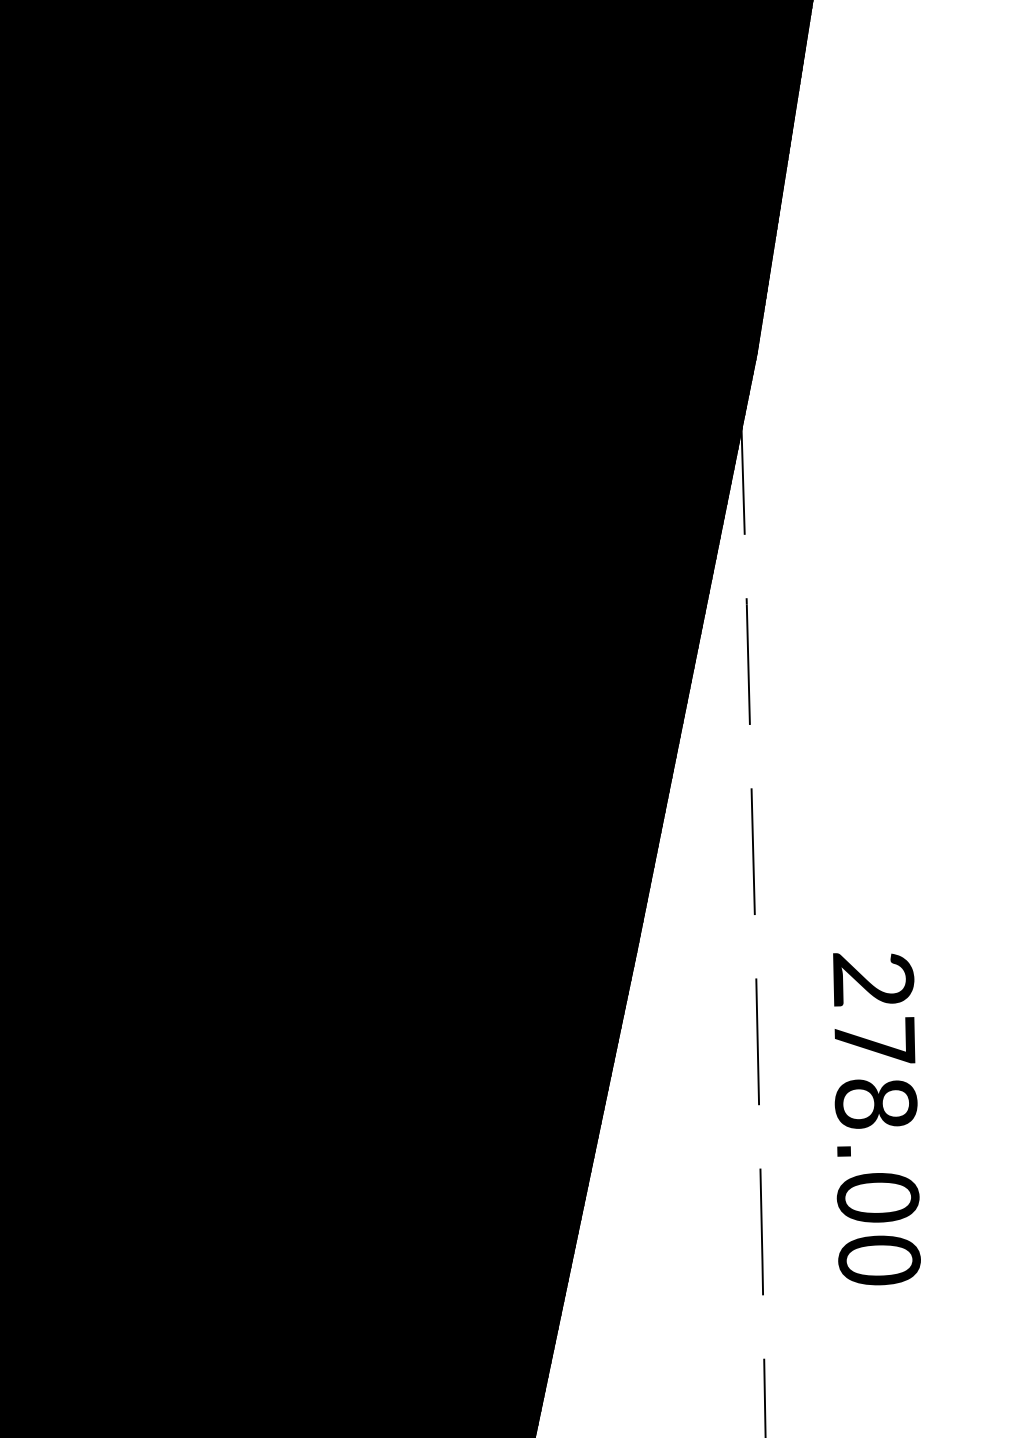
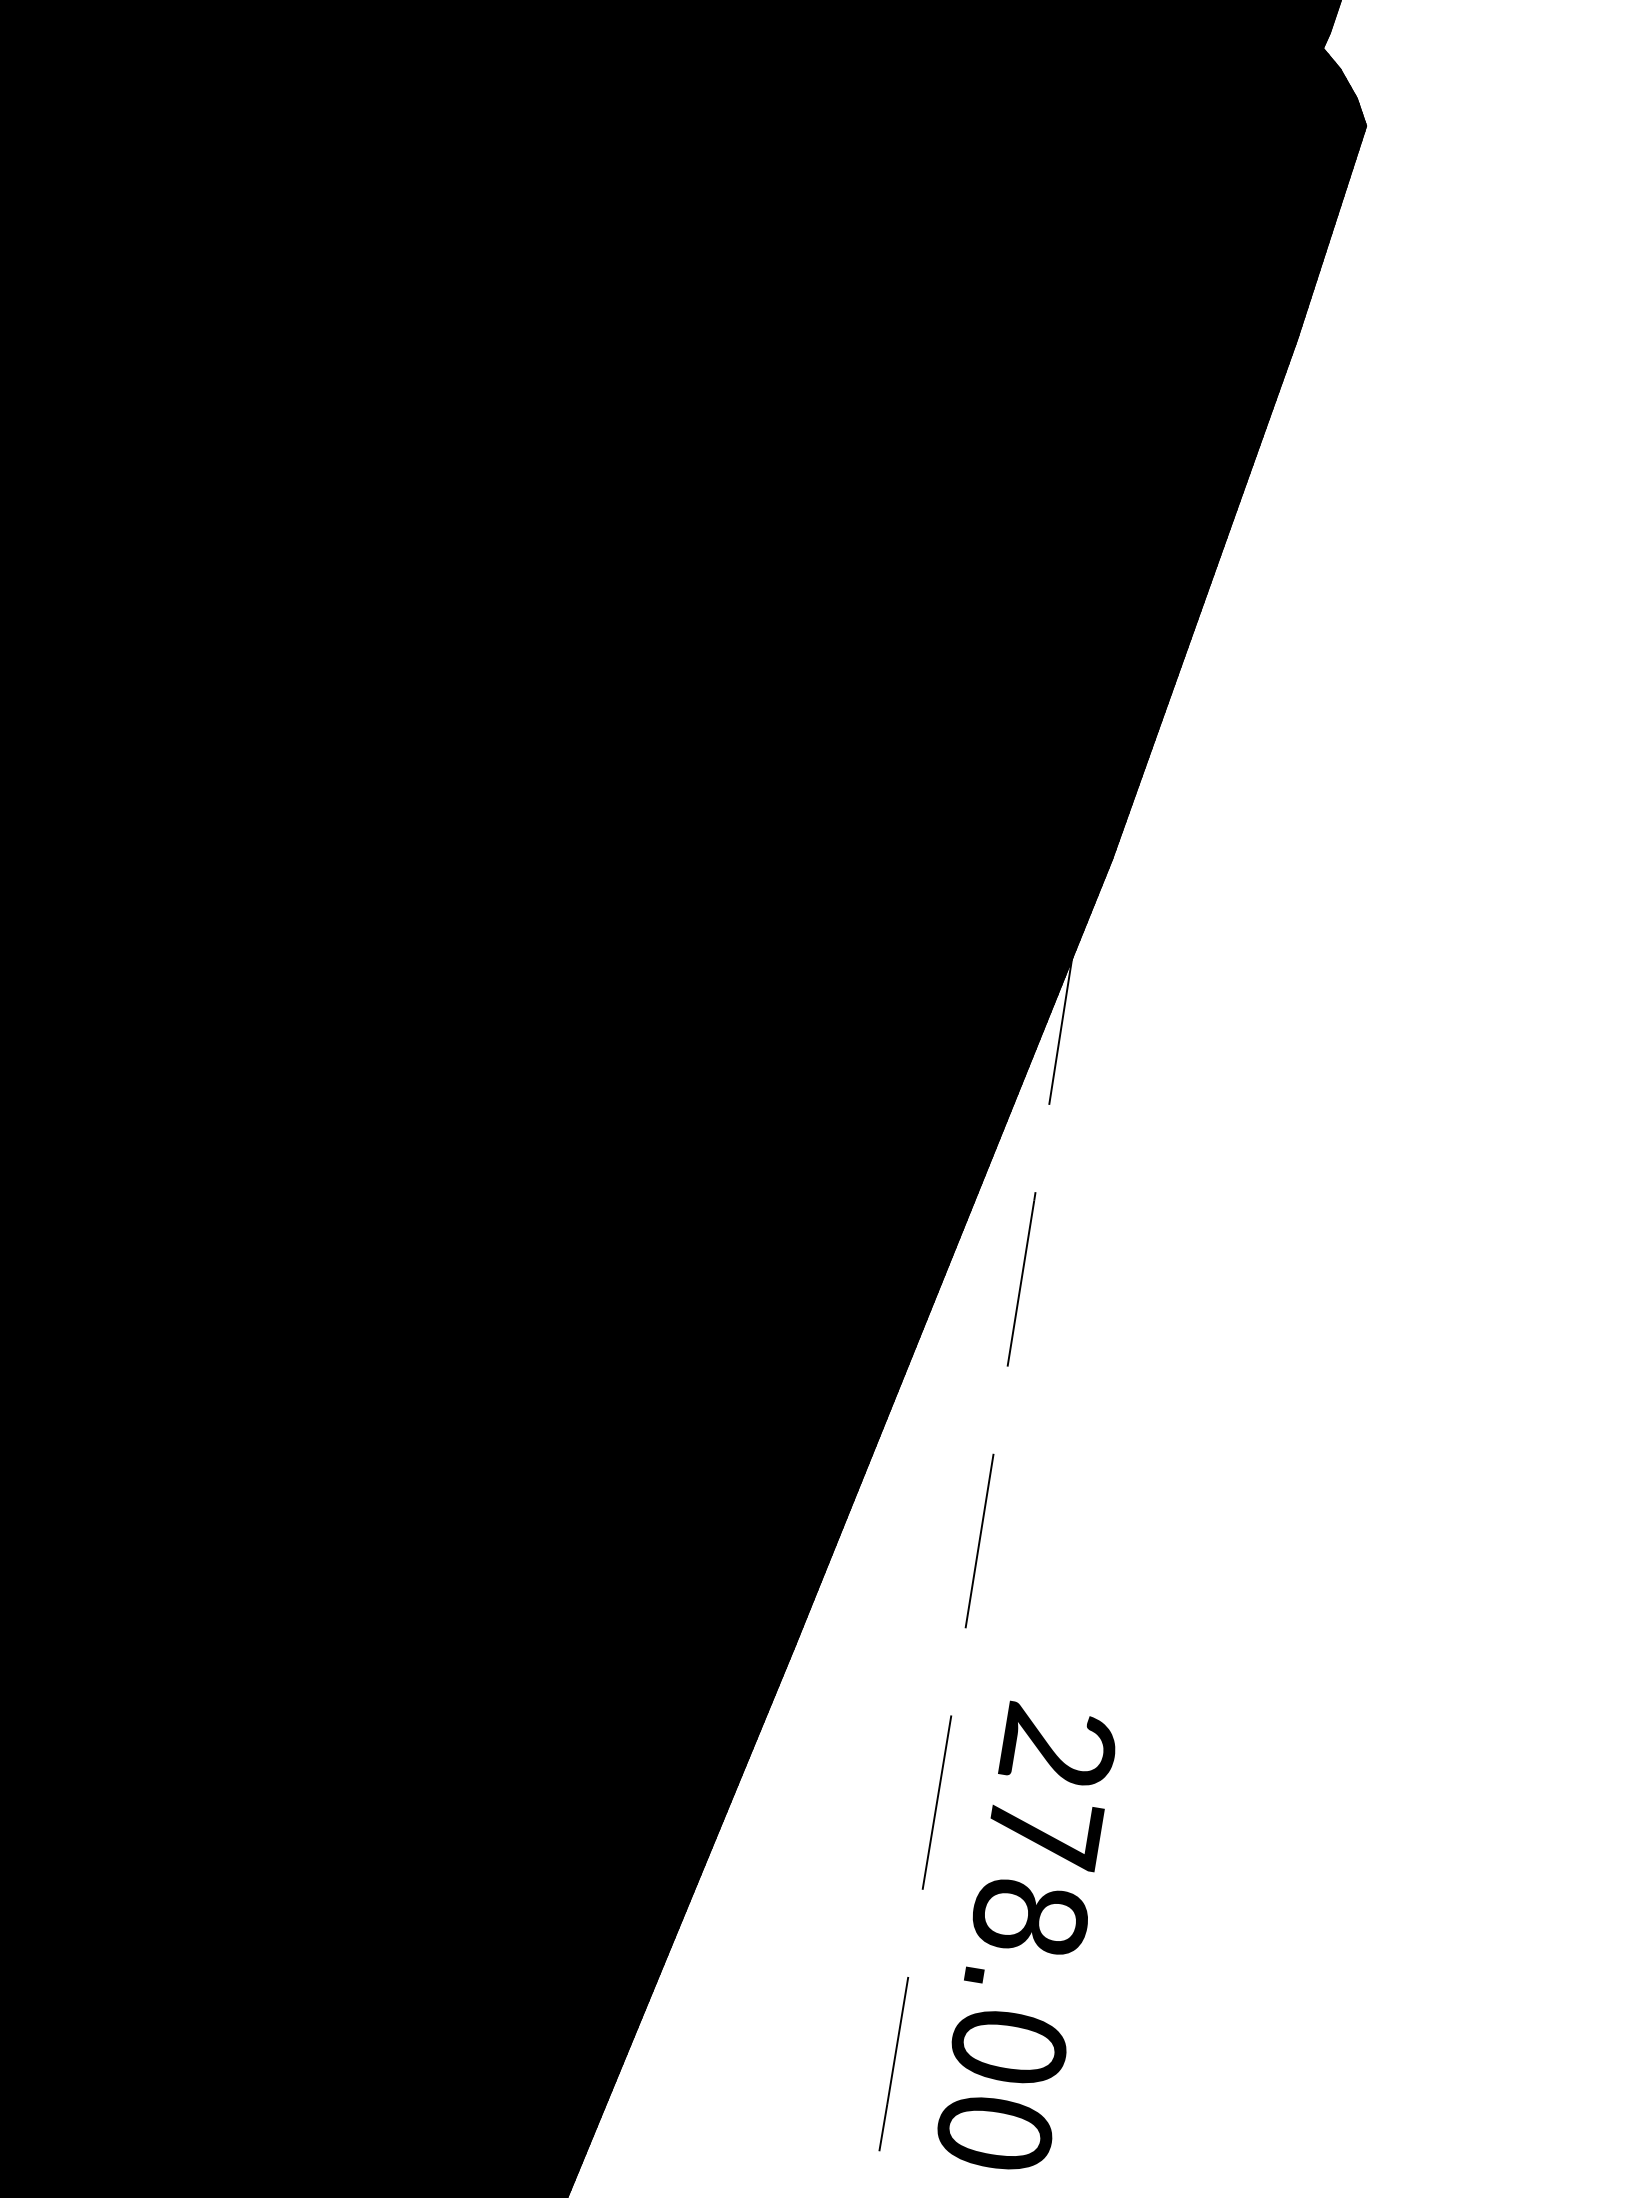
text: (875, 1116) -> (1026, 1934), moved

